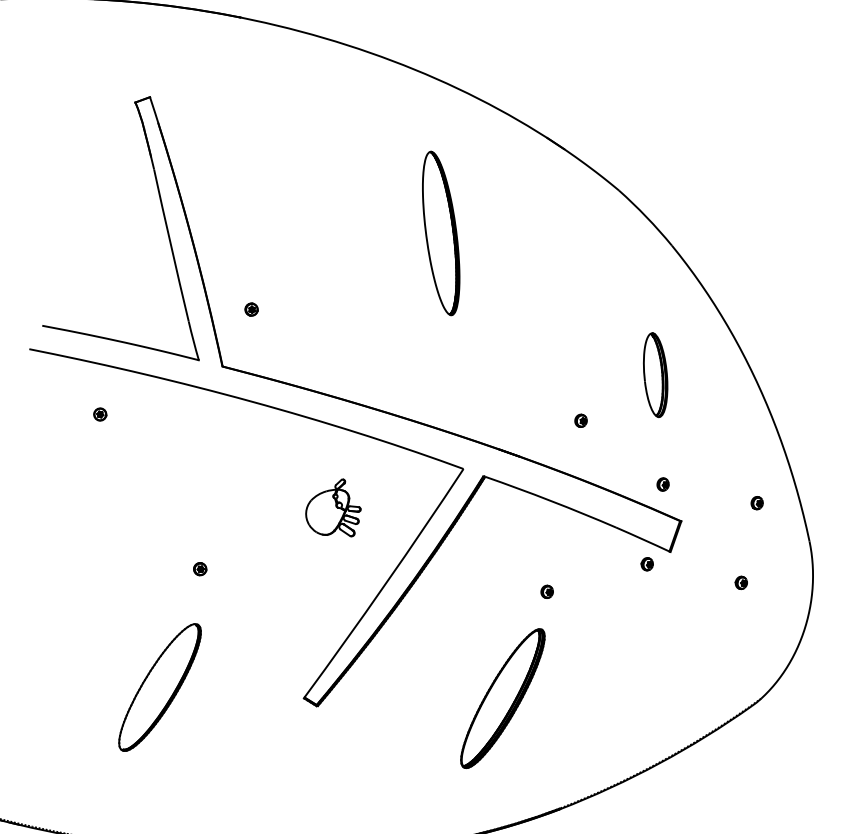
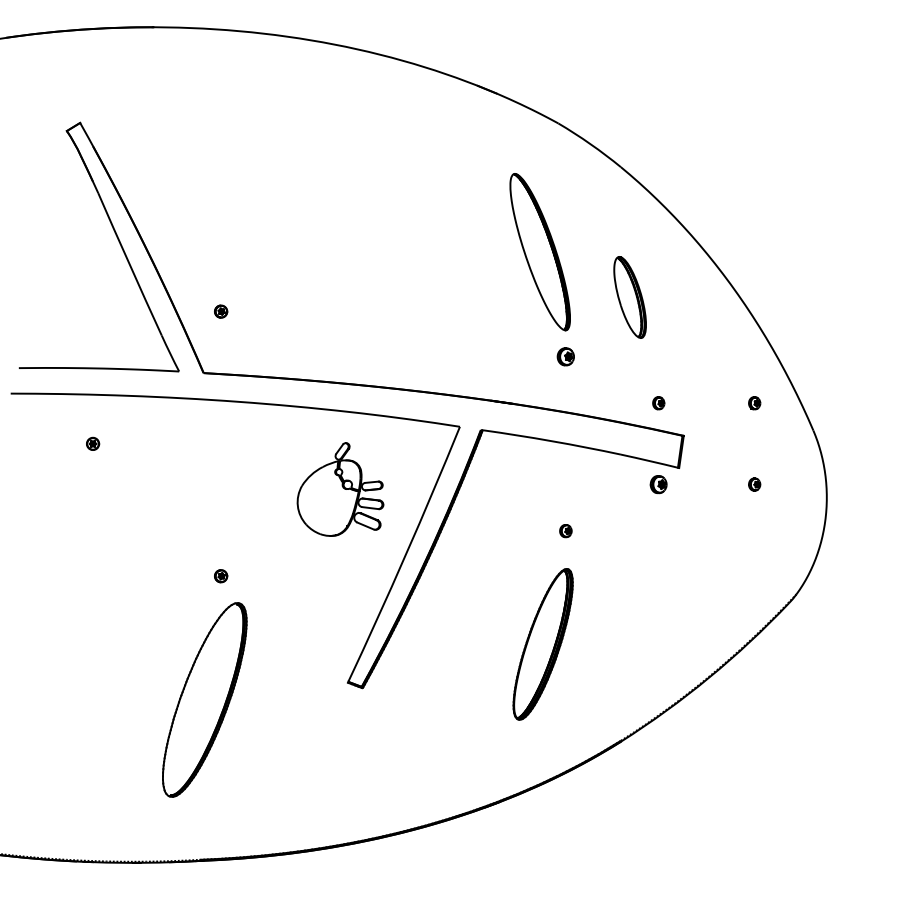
part: (440, 233) -> (539, 252), moved
part: (580, 420) -> (565, 356), size x1.4
part: (334, 507) -> (340, 489), size x1.6
part: (647, 564) -> (658, 484), size x1.4
part: (159, 687) -> (204, 700), size x1.4

